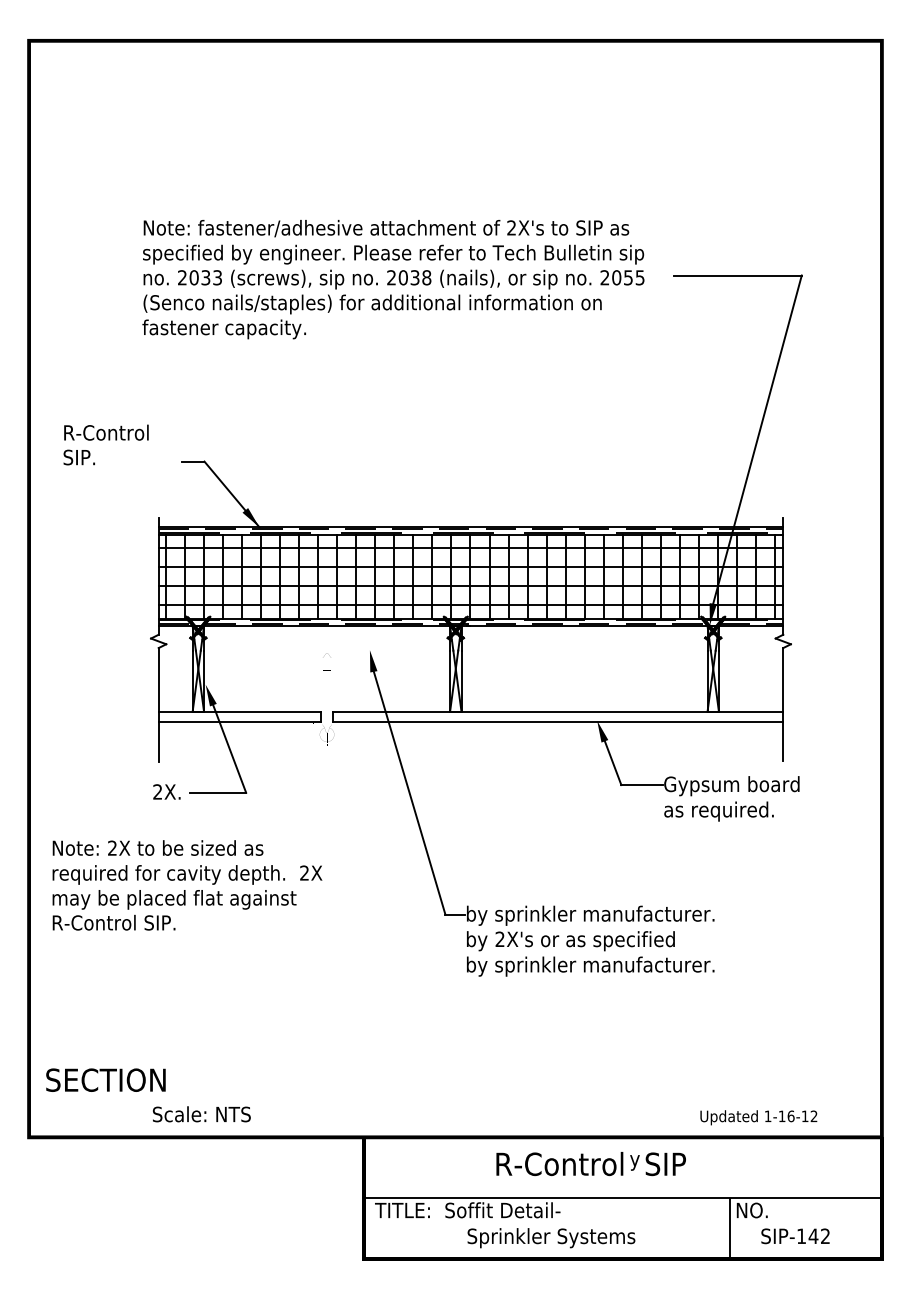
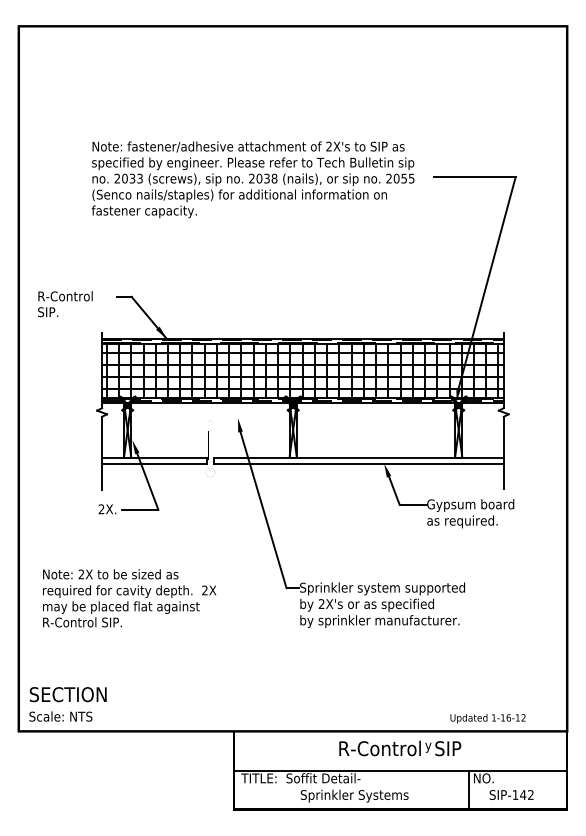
text: (106, 445) -> (65, 304), moved
text: (187, 885) -> (129, 598), moved
text: (594, 915) -> (382, 588), by sprinkler manufacturer. -> Sprinkler system supported
text: (201, 1114) -> (60, 716), moved
text: (591, 1163) -> (400, 748), moved

